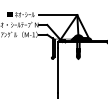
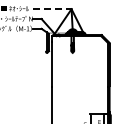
line: (58, 15) -> (52, 9), solid -> dashed

